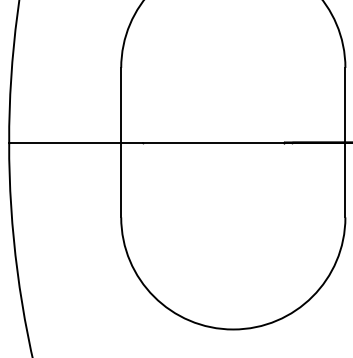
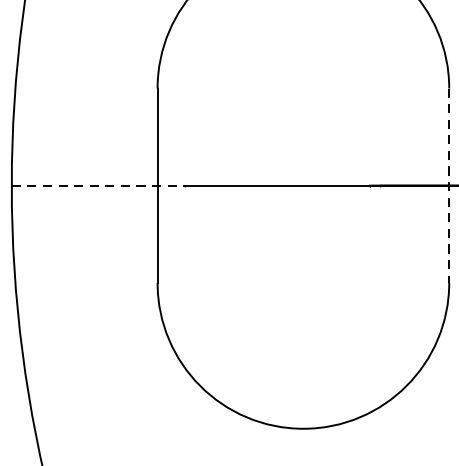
line: (75, 142) -> (98, 185), solid -> dashed
line: (345, 142) -> (449, 185), solid -> dashed

